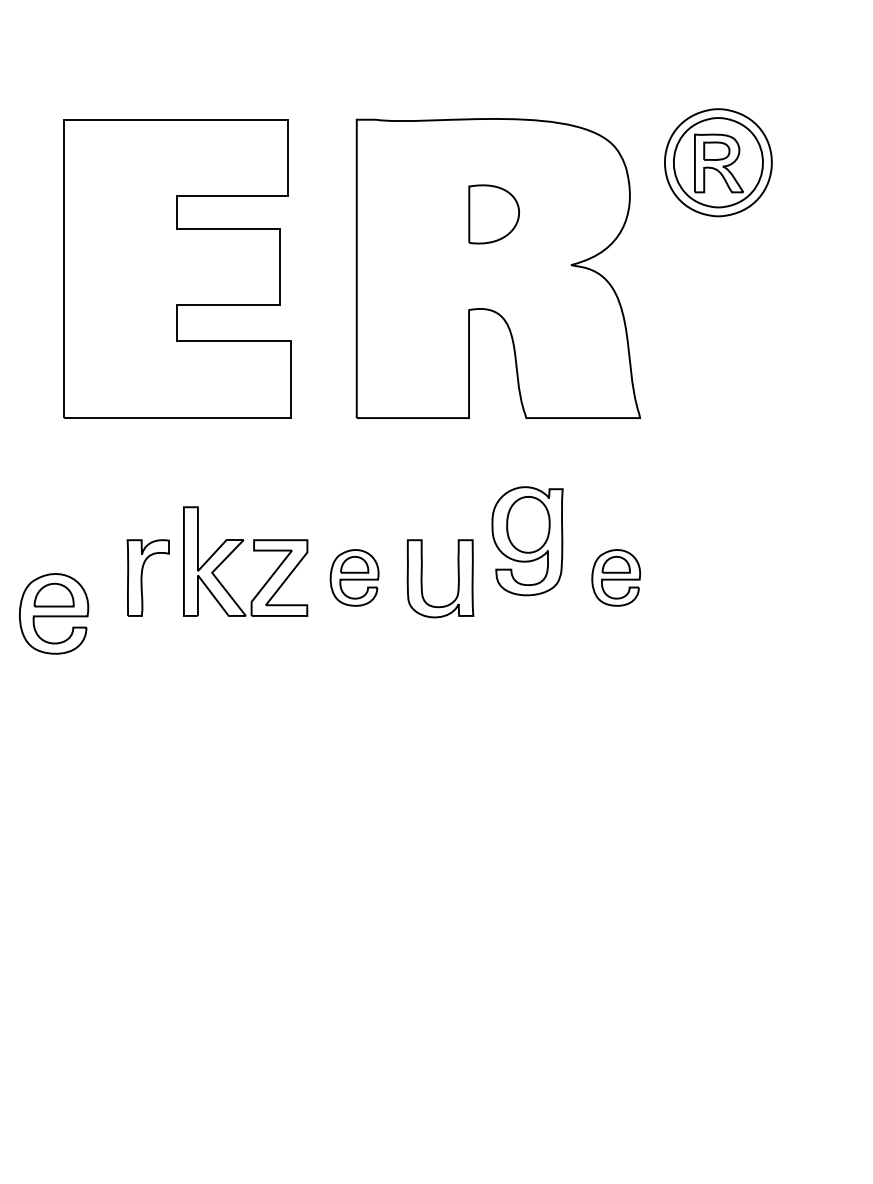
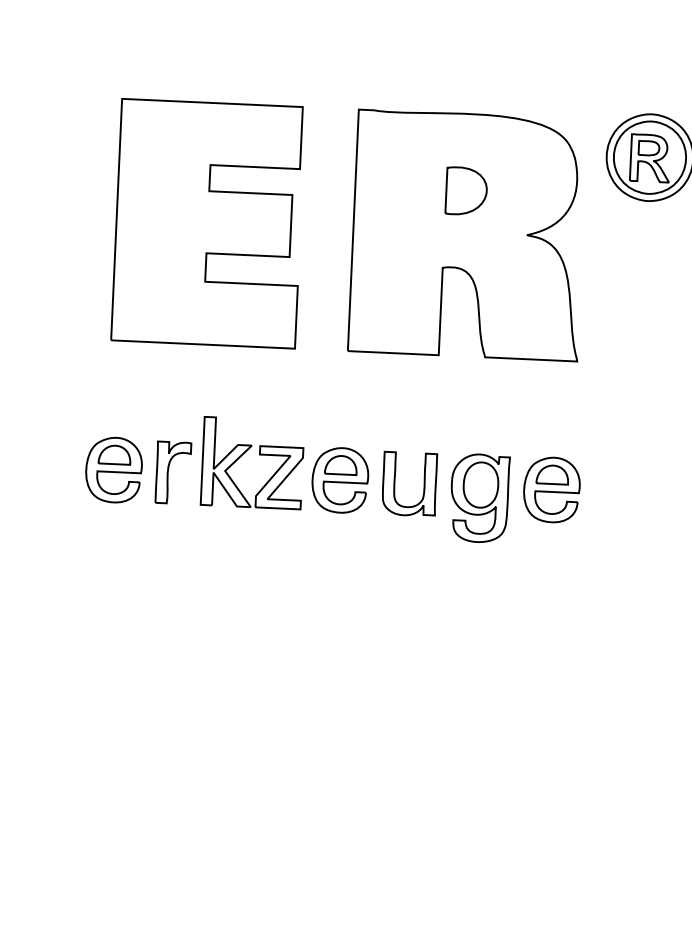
part: (527, 541) -> (479, 498), moved
part: (354, 577) -> (340, 480), size x1.43
part: (616, 577) -> (552, 489), size x1.43
part: (53, 613) -> (113, 469), moved

